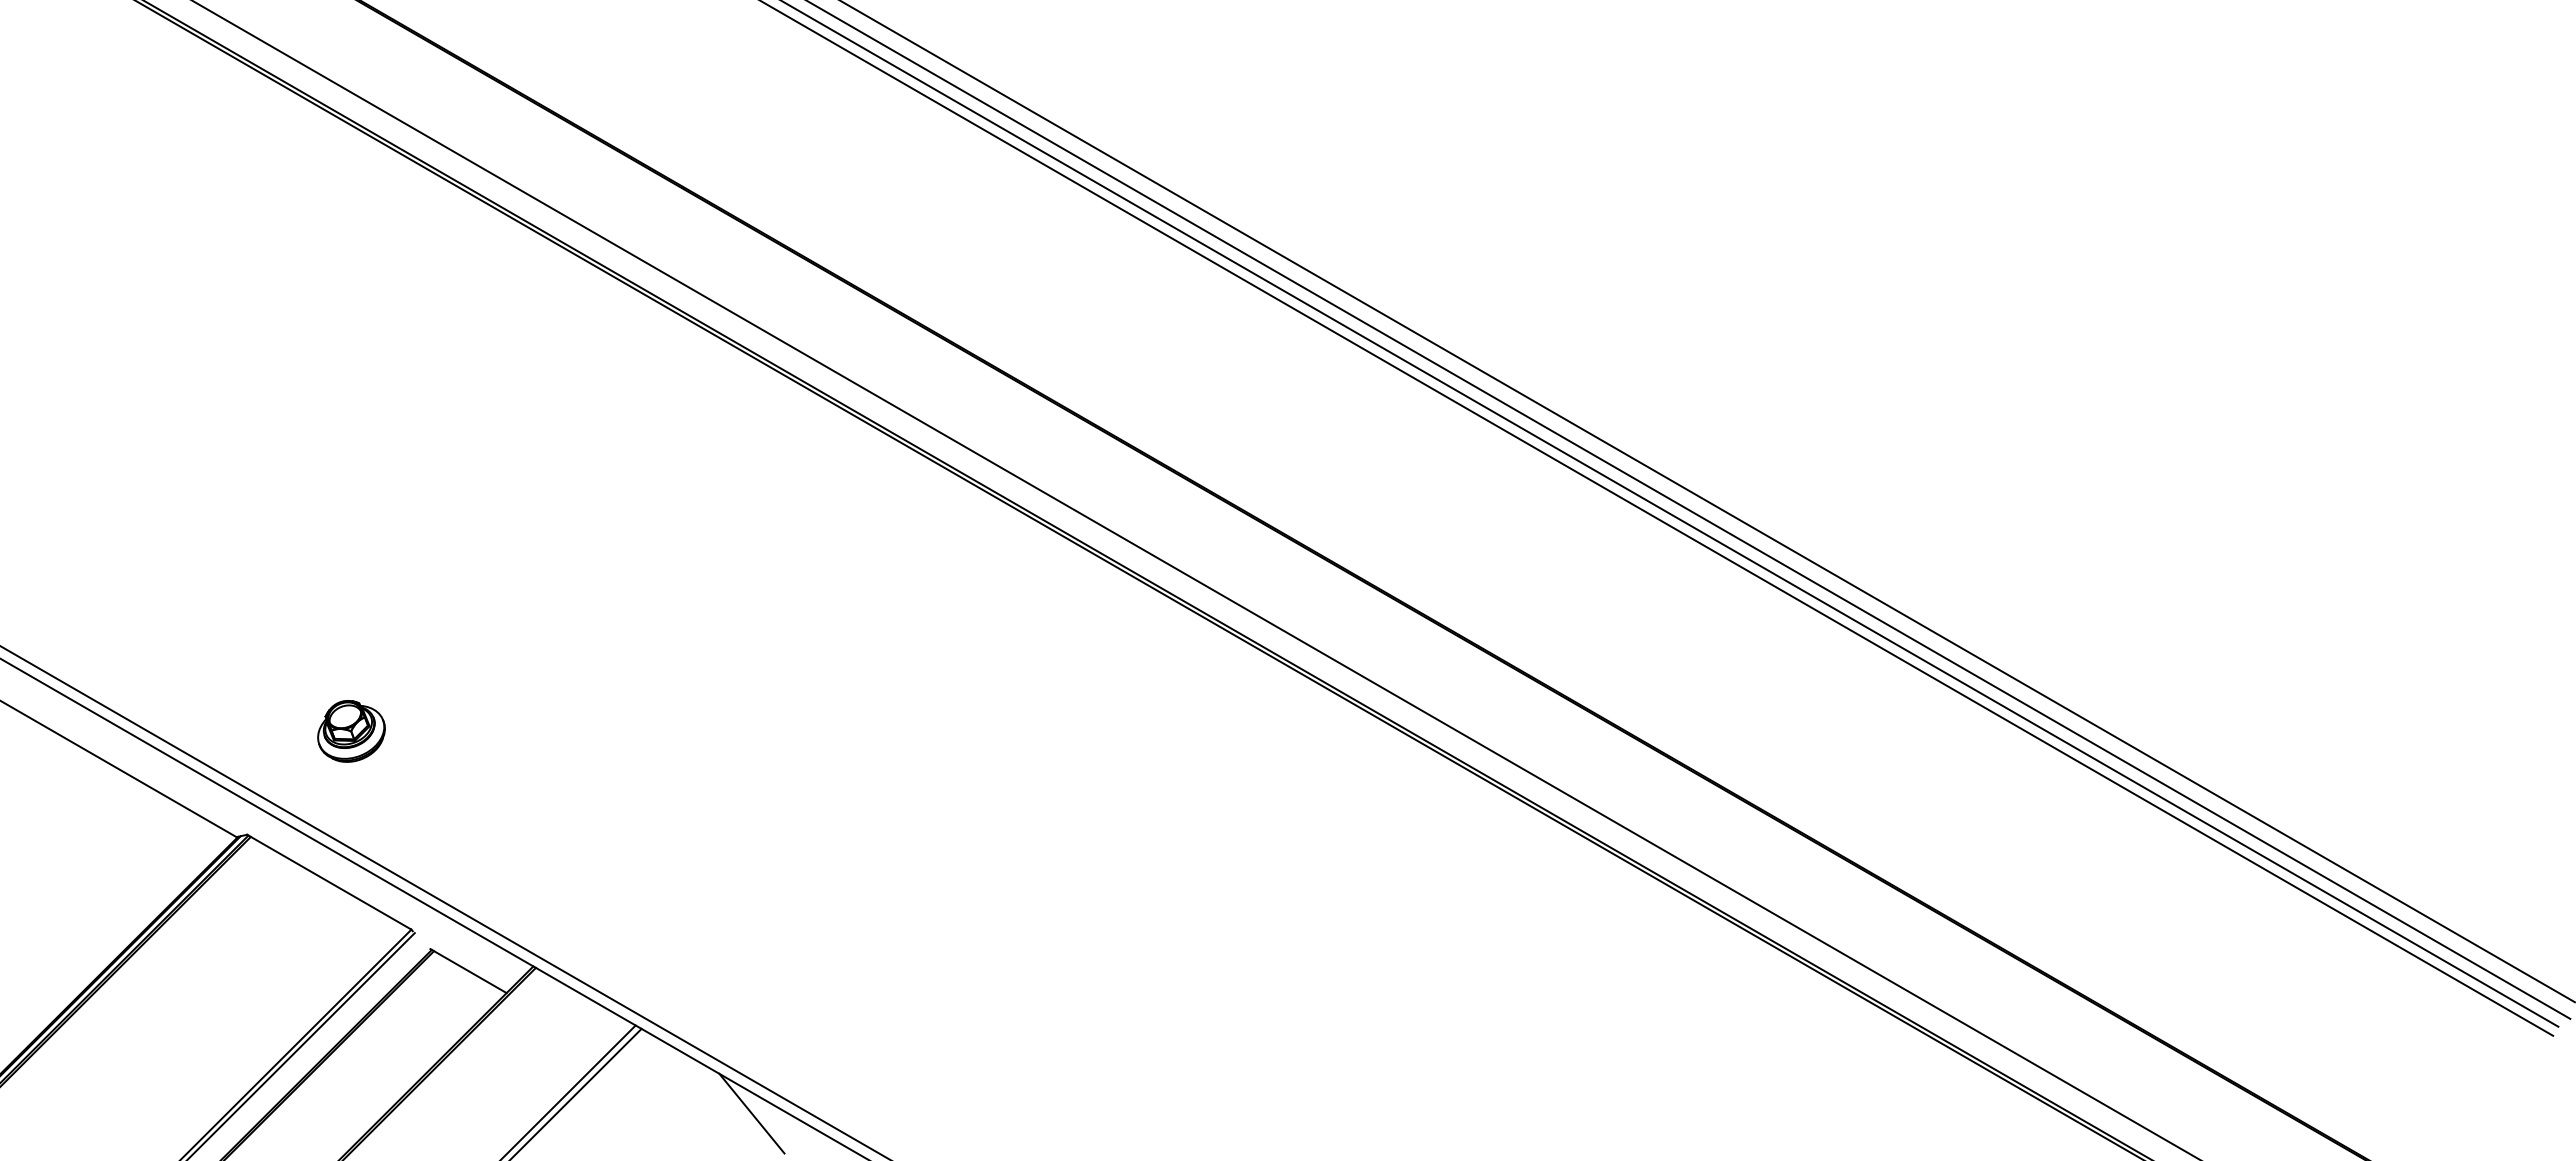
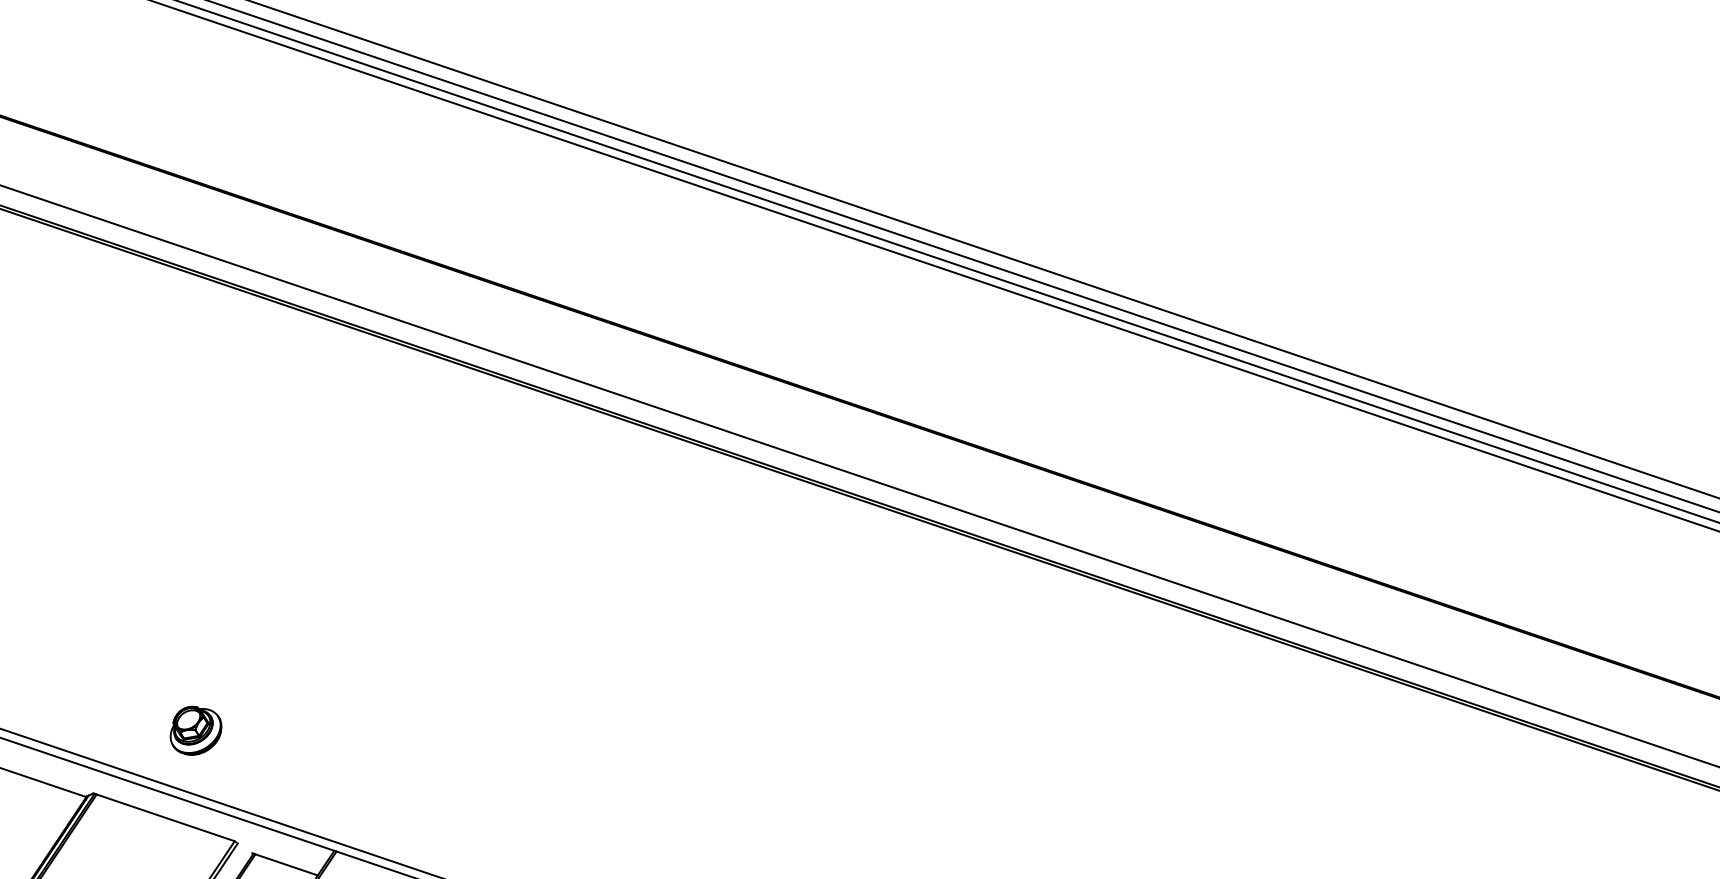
part: (351, 731) -> (195, 730), moved

